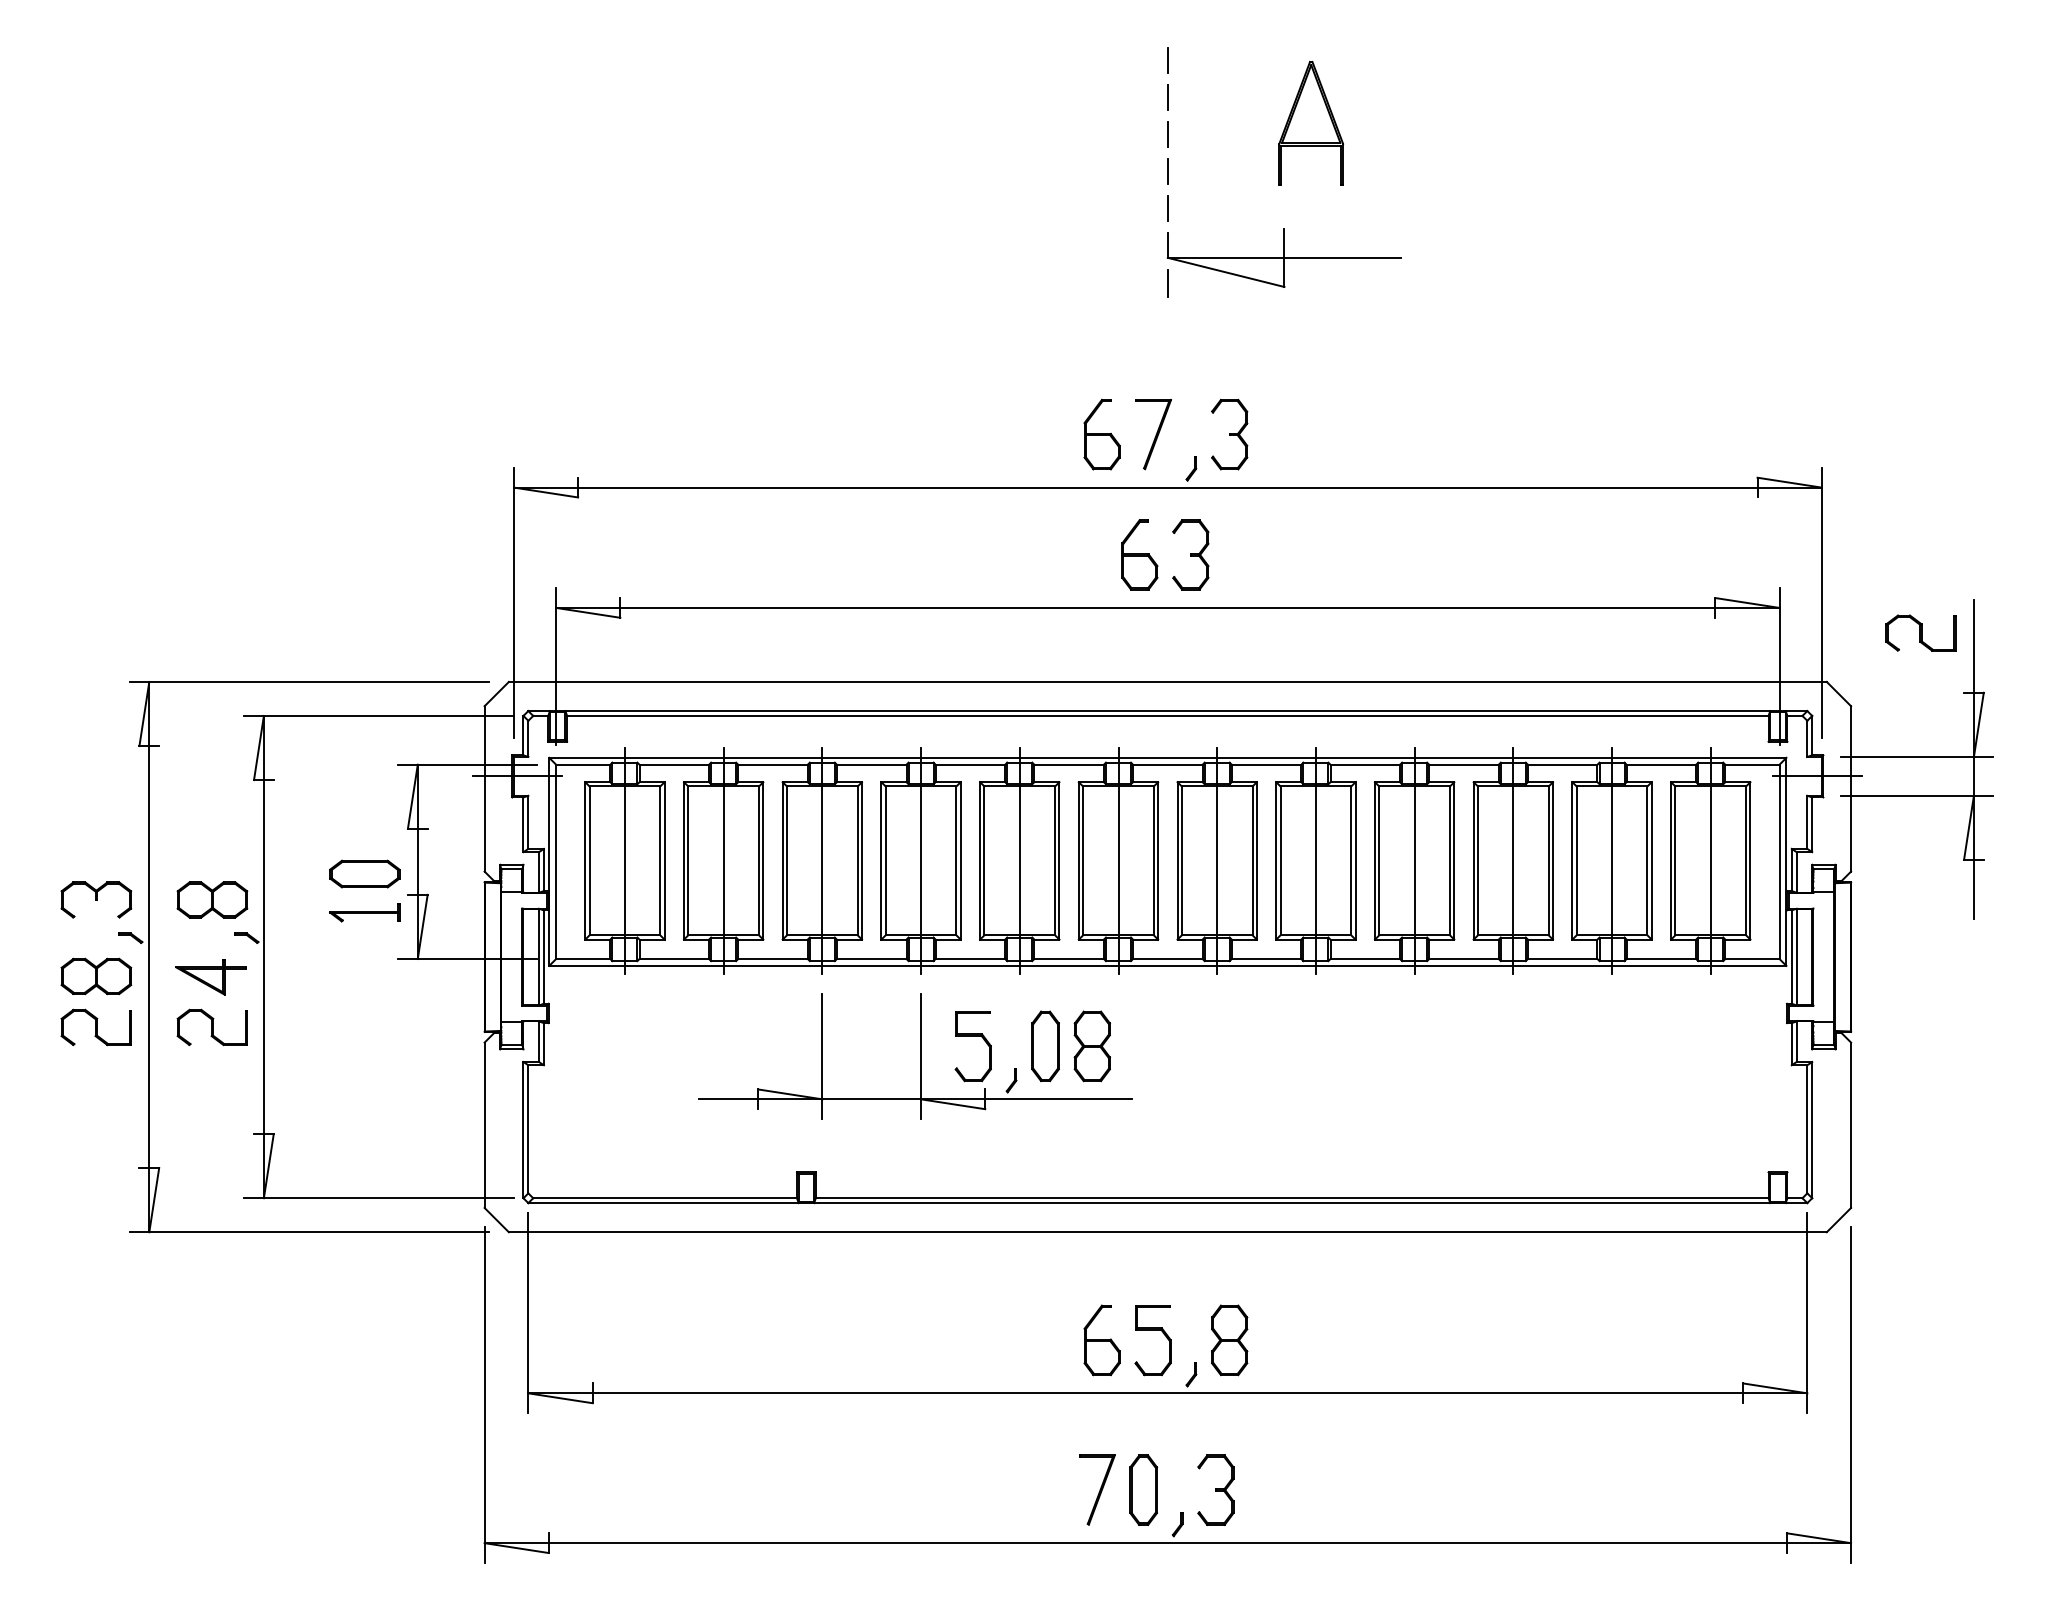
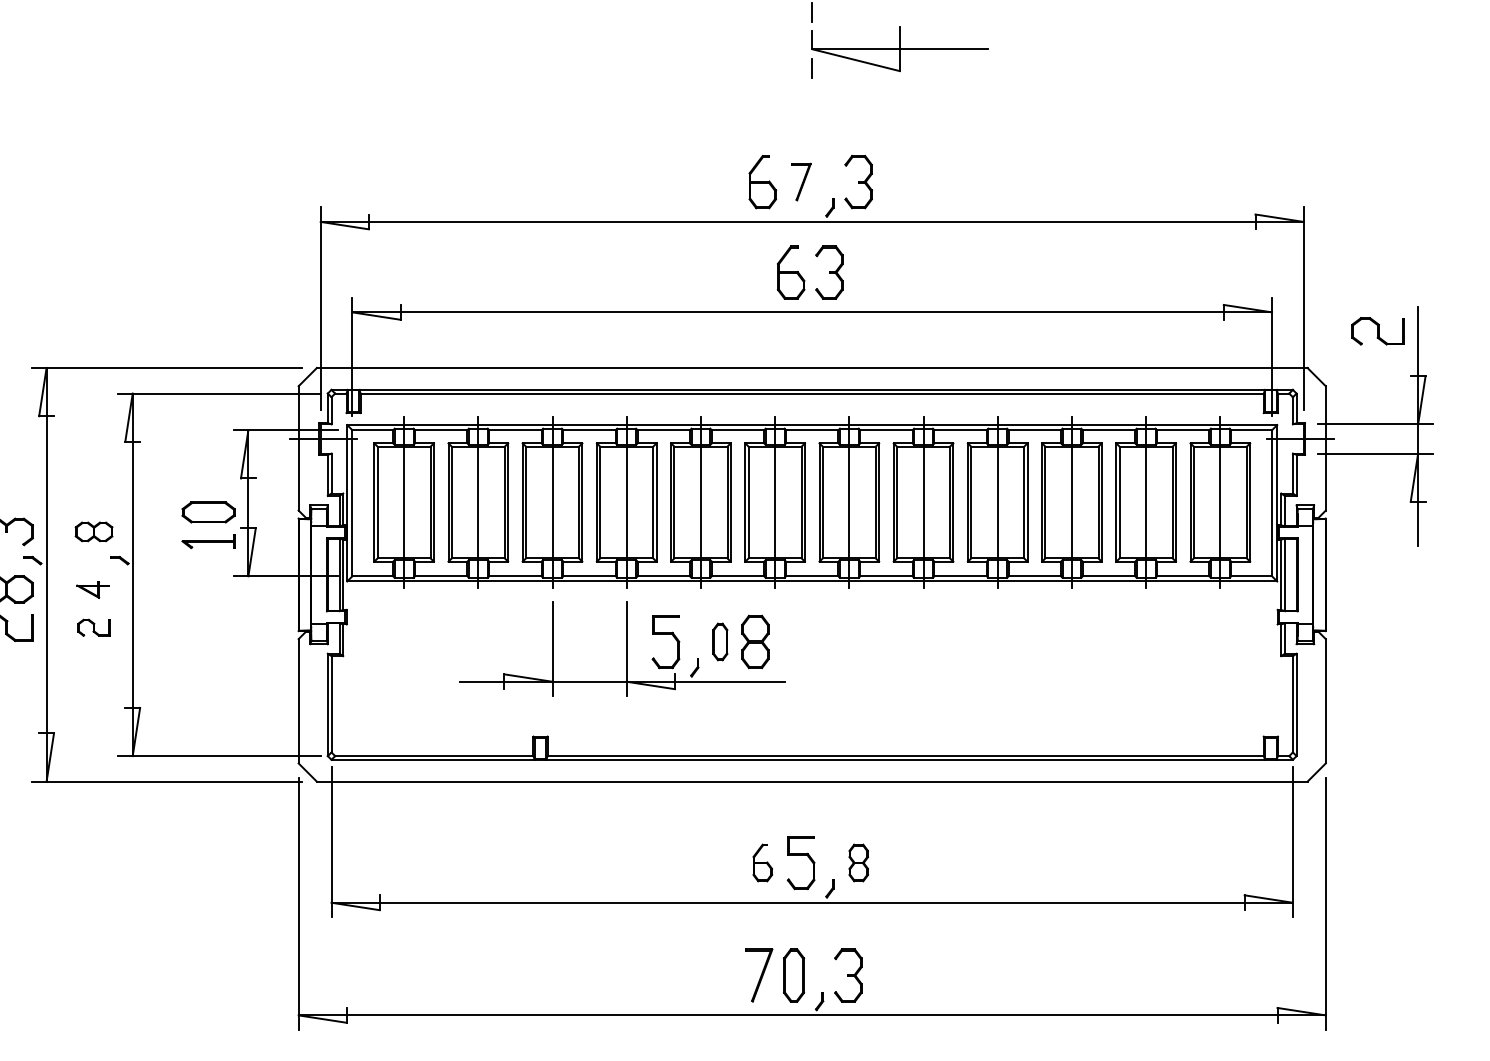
part: (1153, 434) -> (801, 182), size x0.7
part: (212, 899) -> (94, 531), size x0.7
part: (210, 977) -> (92, 590), size x0.6
part: (211, 1027) -> (93, 627), size x0.6
part: (1045, 1046) -> (720, 642), size x0.7
part: (1101, 1340) -> (762, 863), size x0.7
part: (1229, 1340) -> (858, 863), size x0.7

